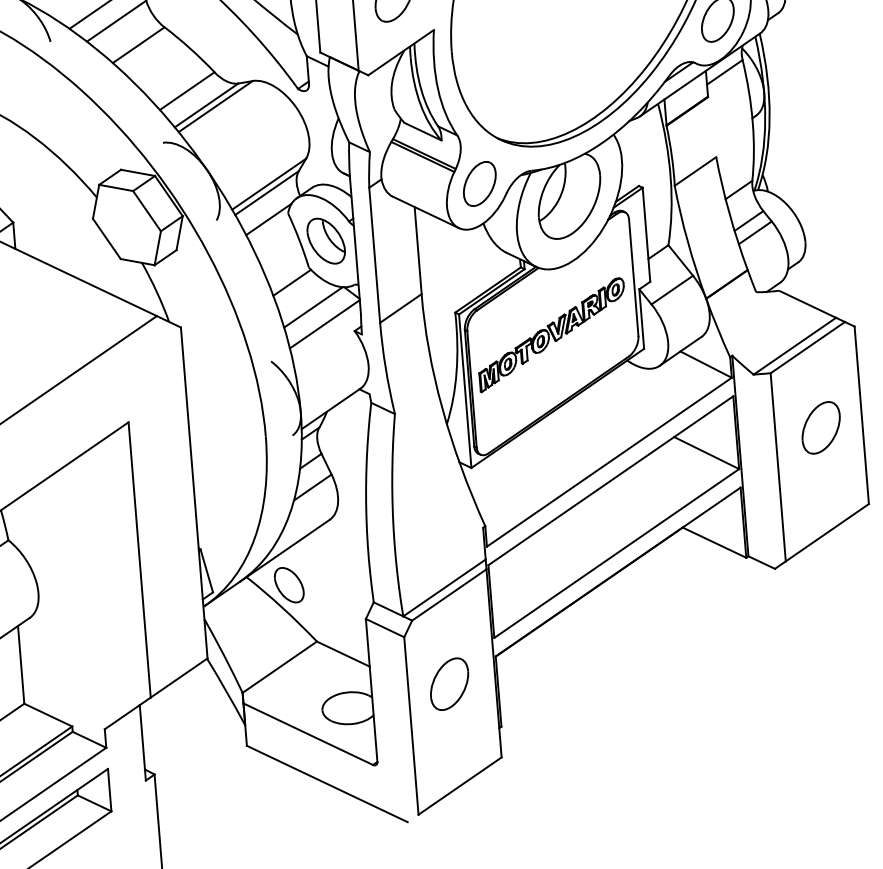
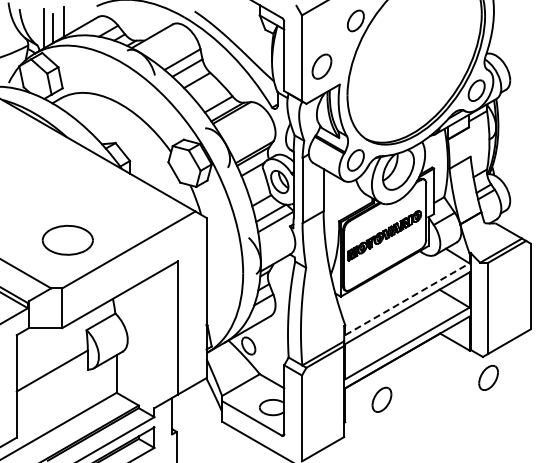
part: (820, 426) -> (488, 377), moved
line: (609, 462) -> (407, 299), solid -> dashed
part: (448, 683) -> (381, 399), moved

